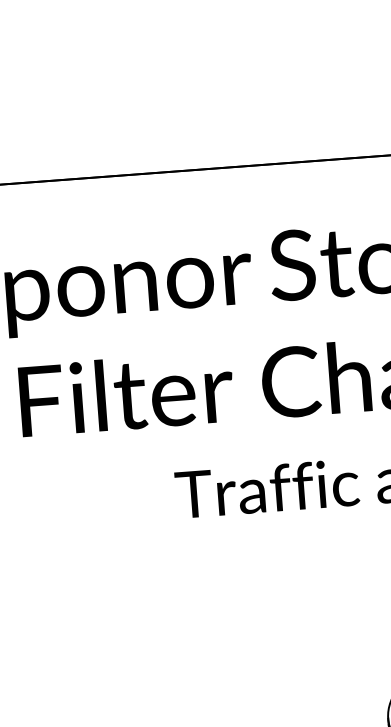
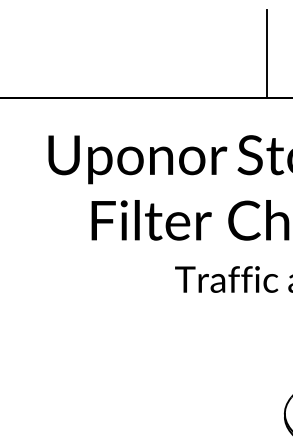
line: (309, 82) -> (267, 53), added

